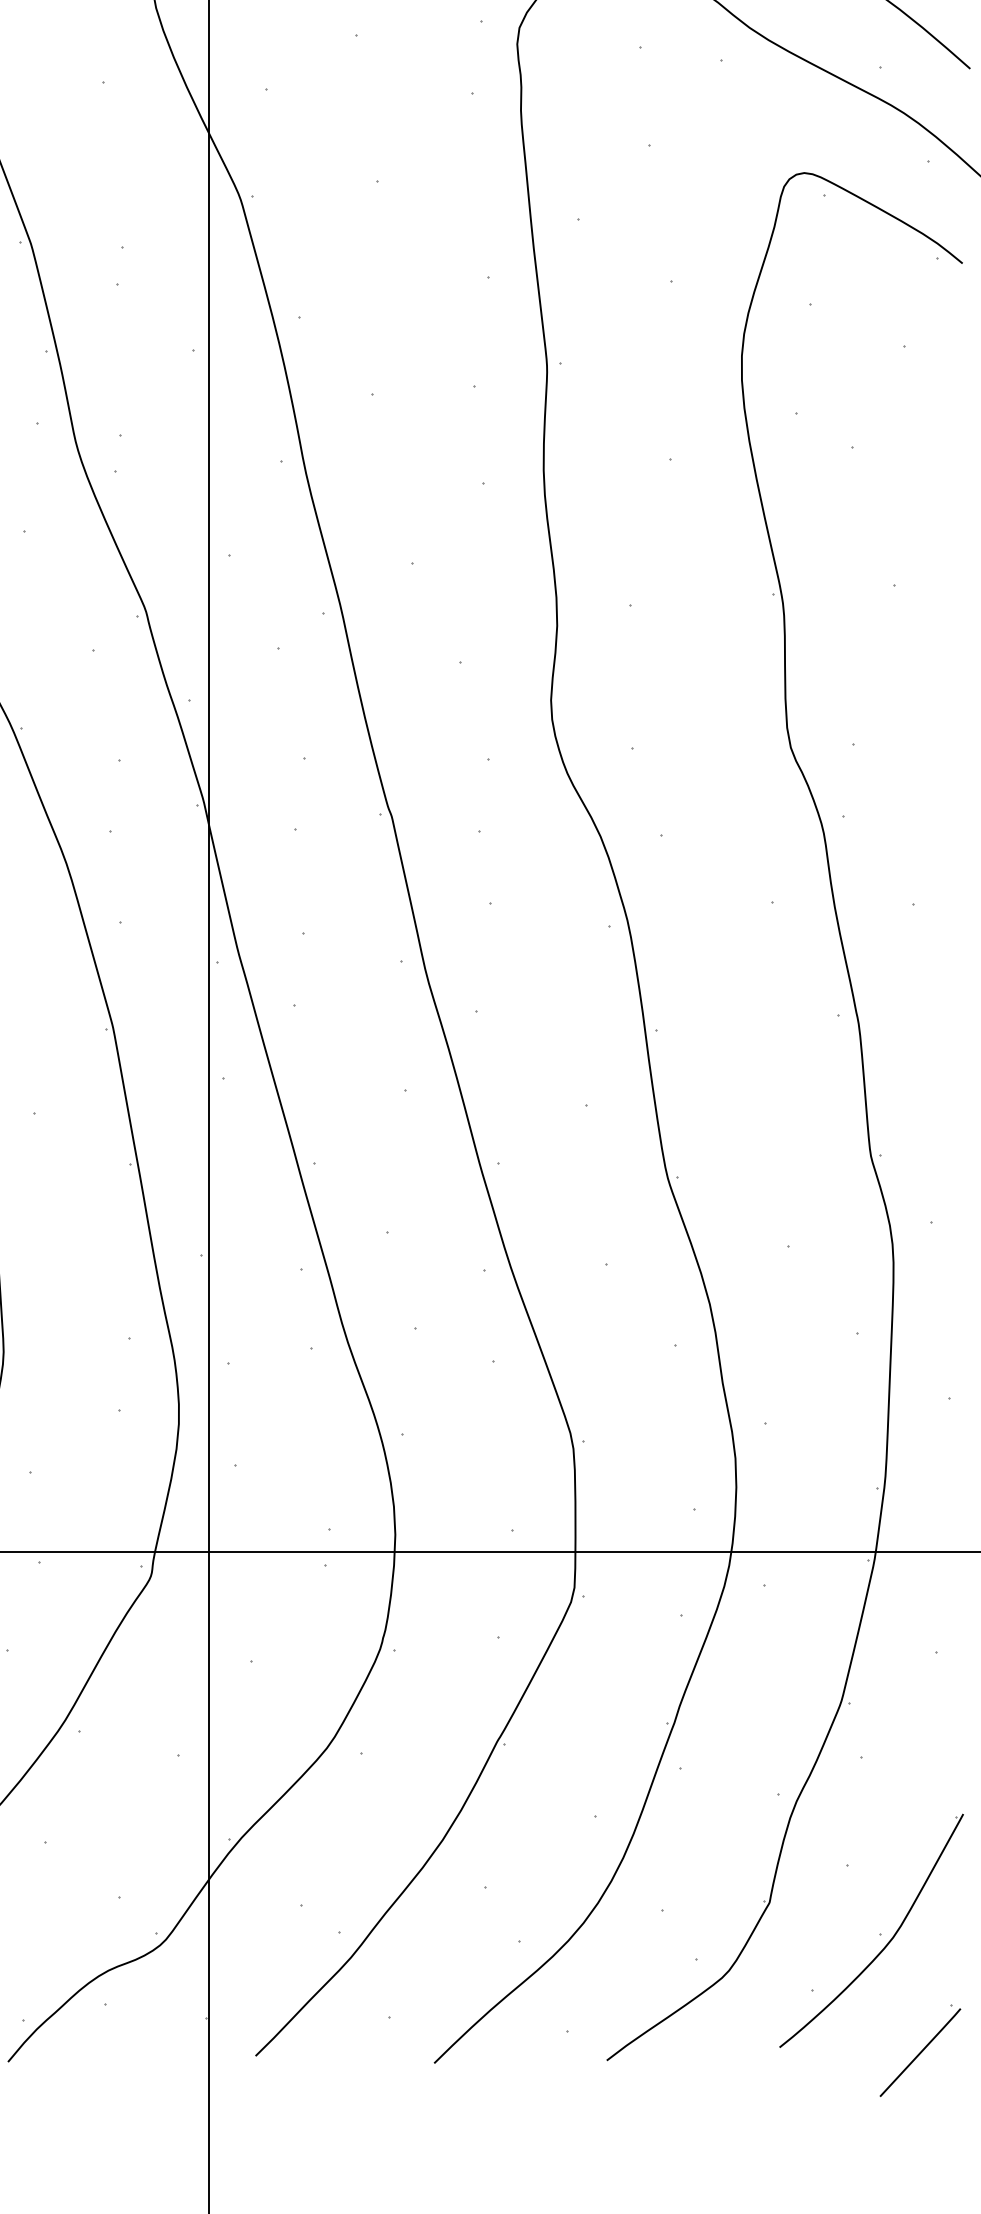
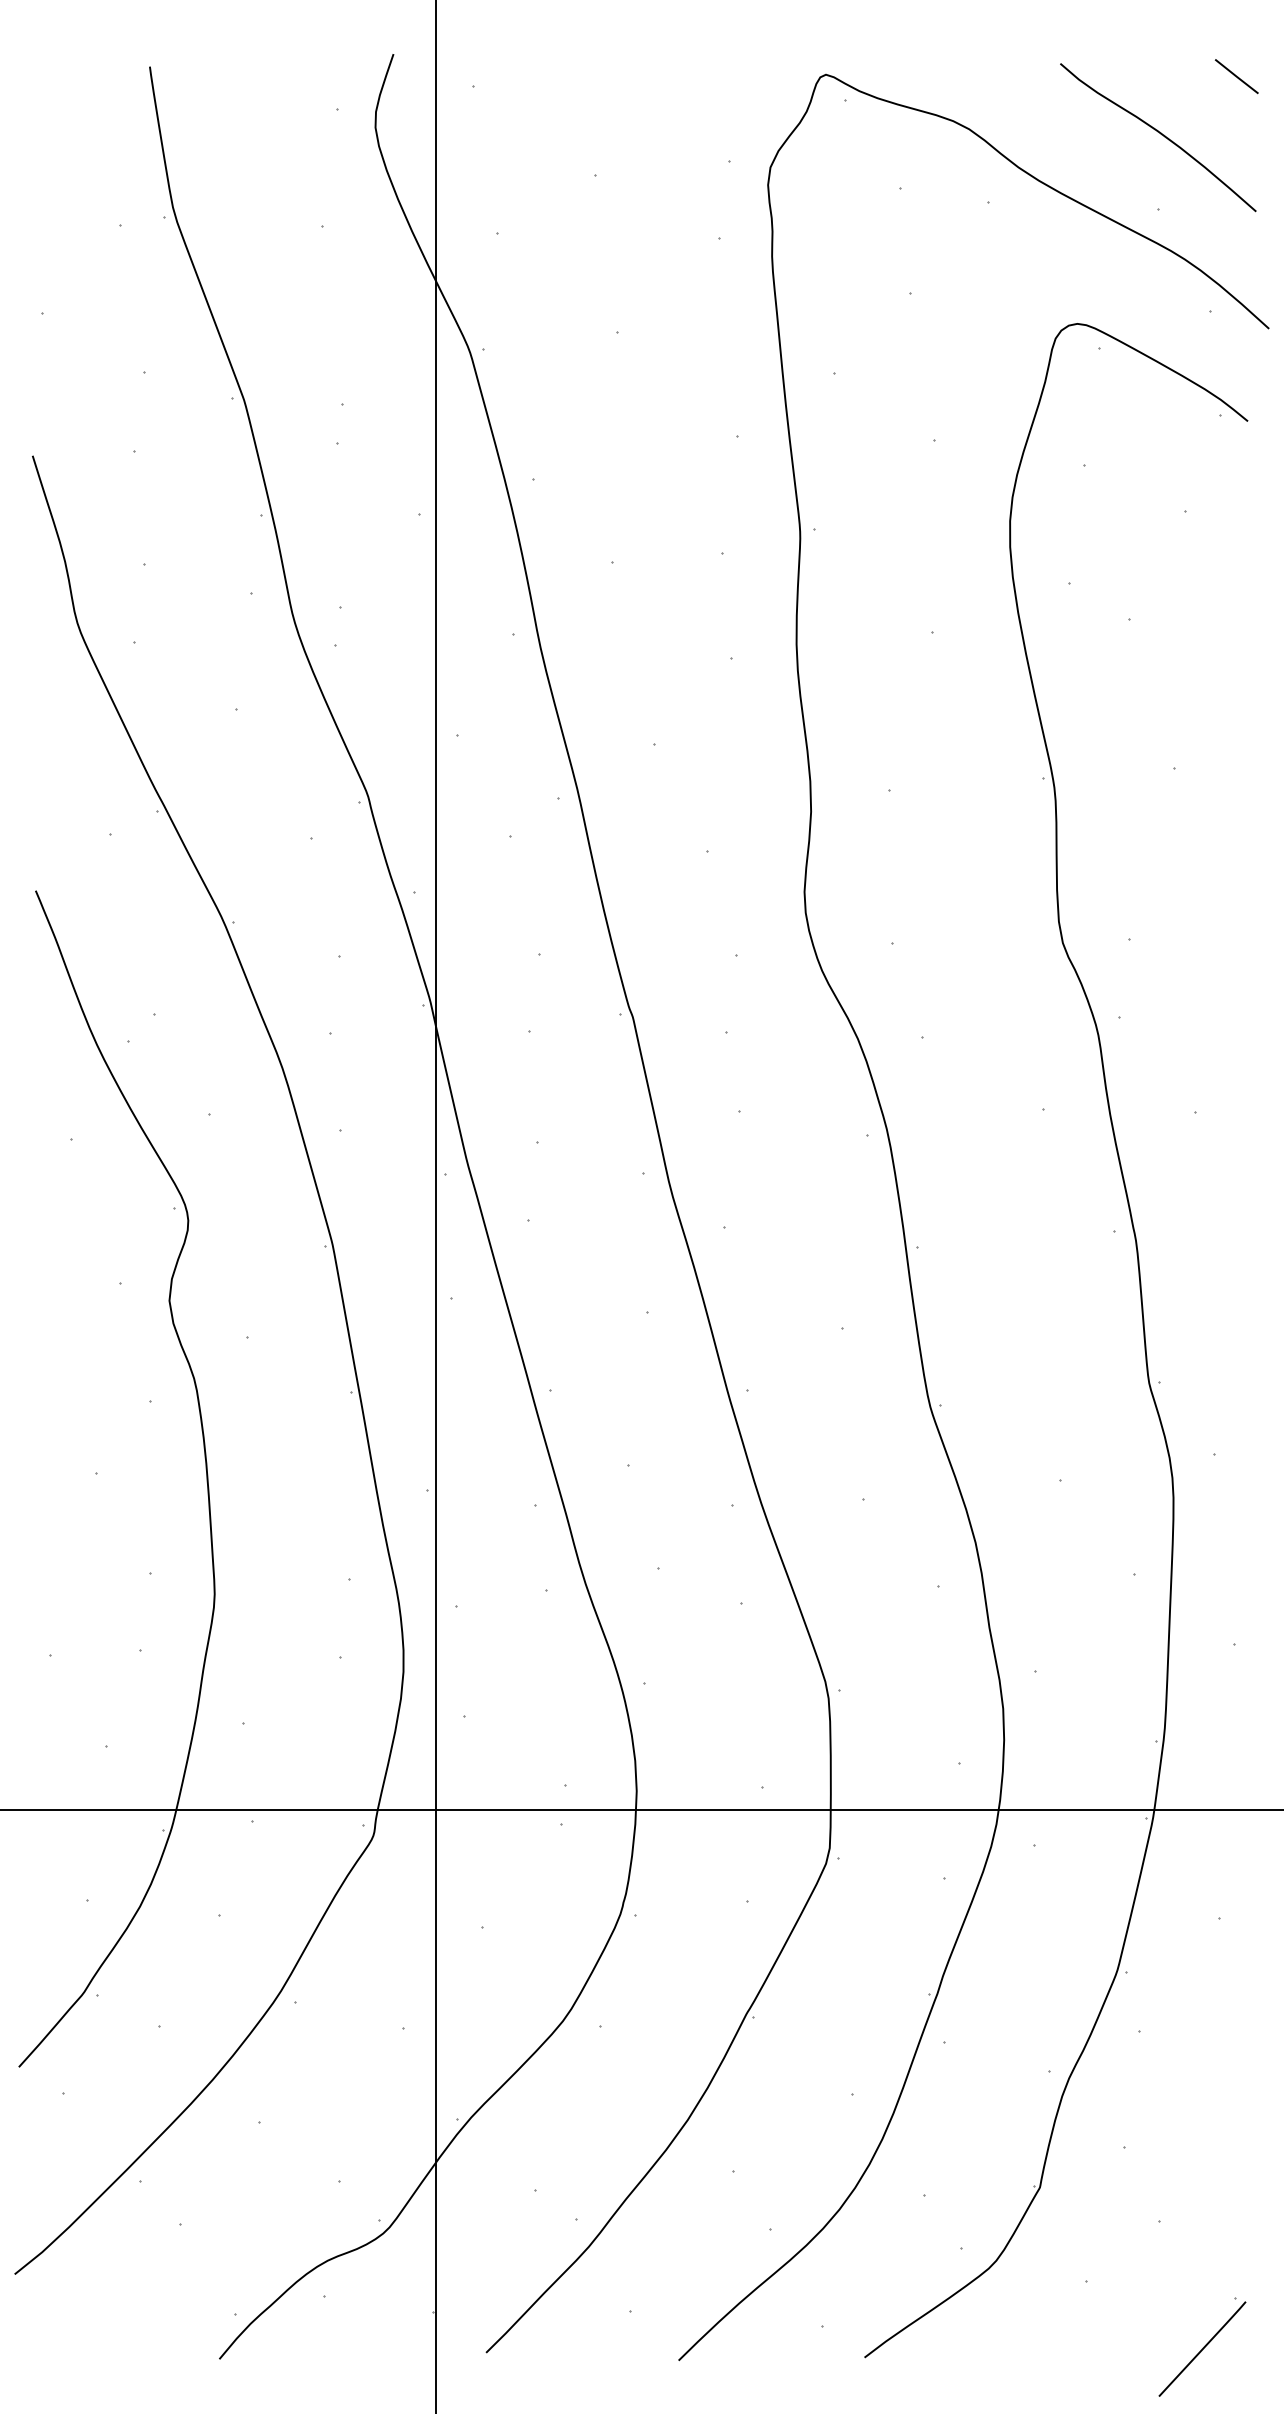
part: (886, 1944) -> (1165, 2232), removed

